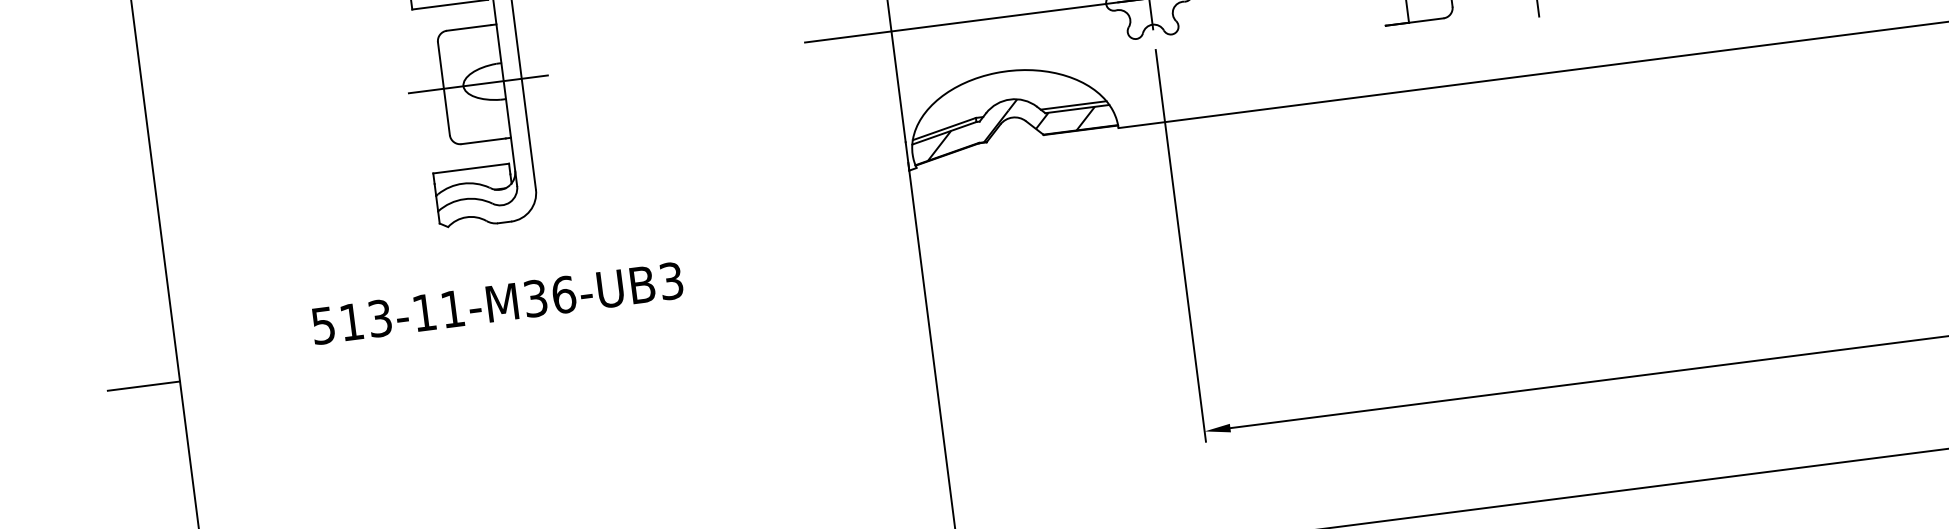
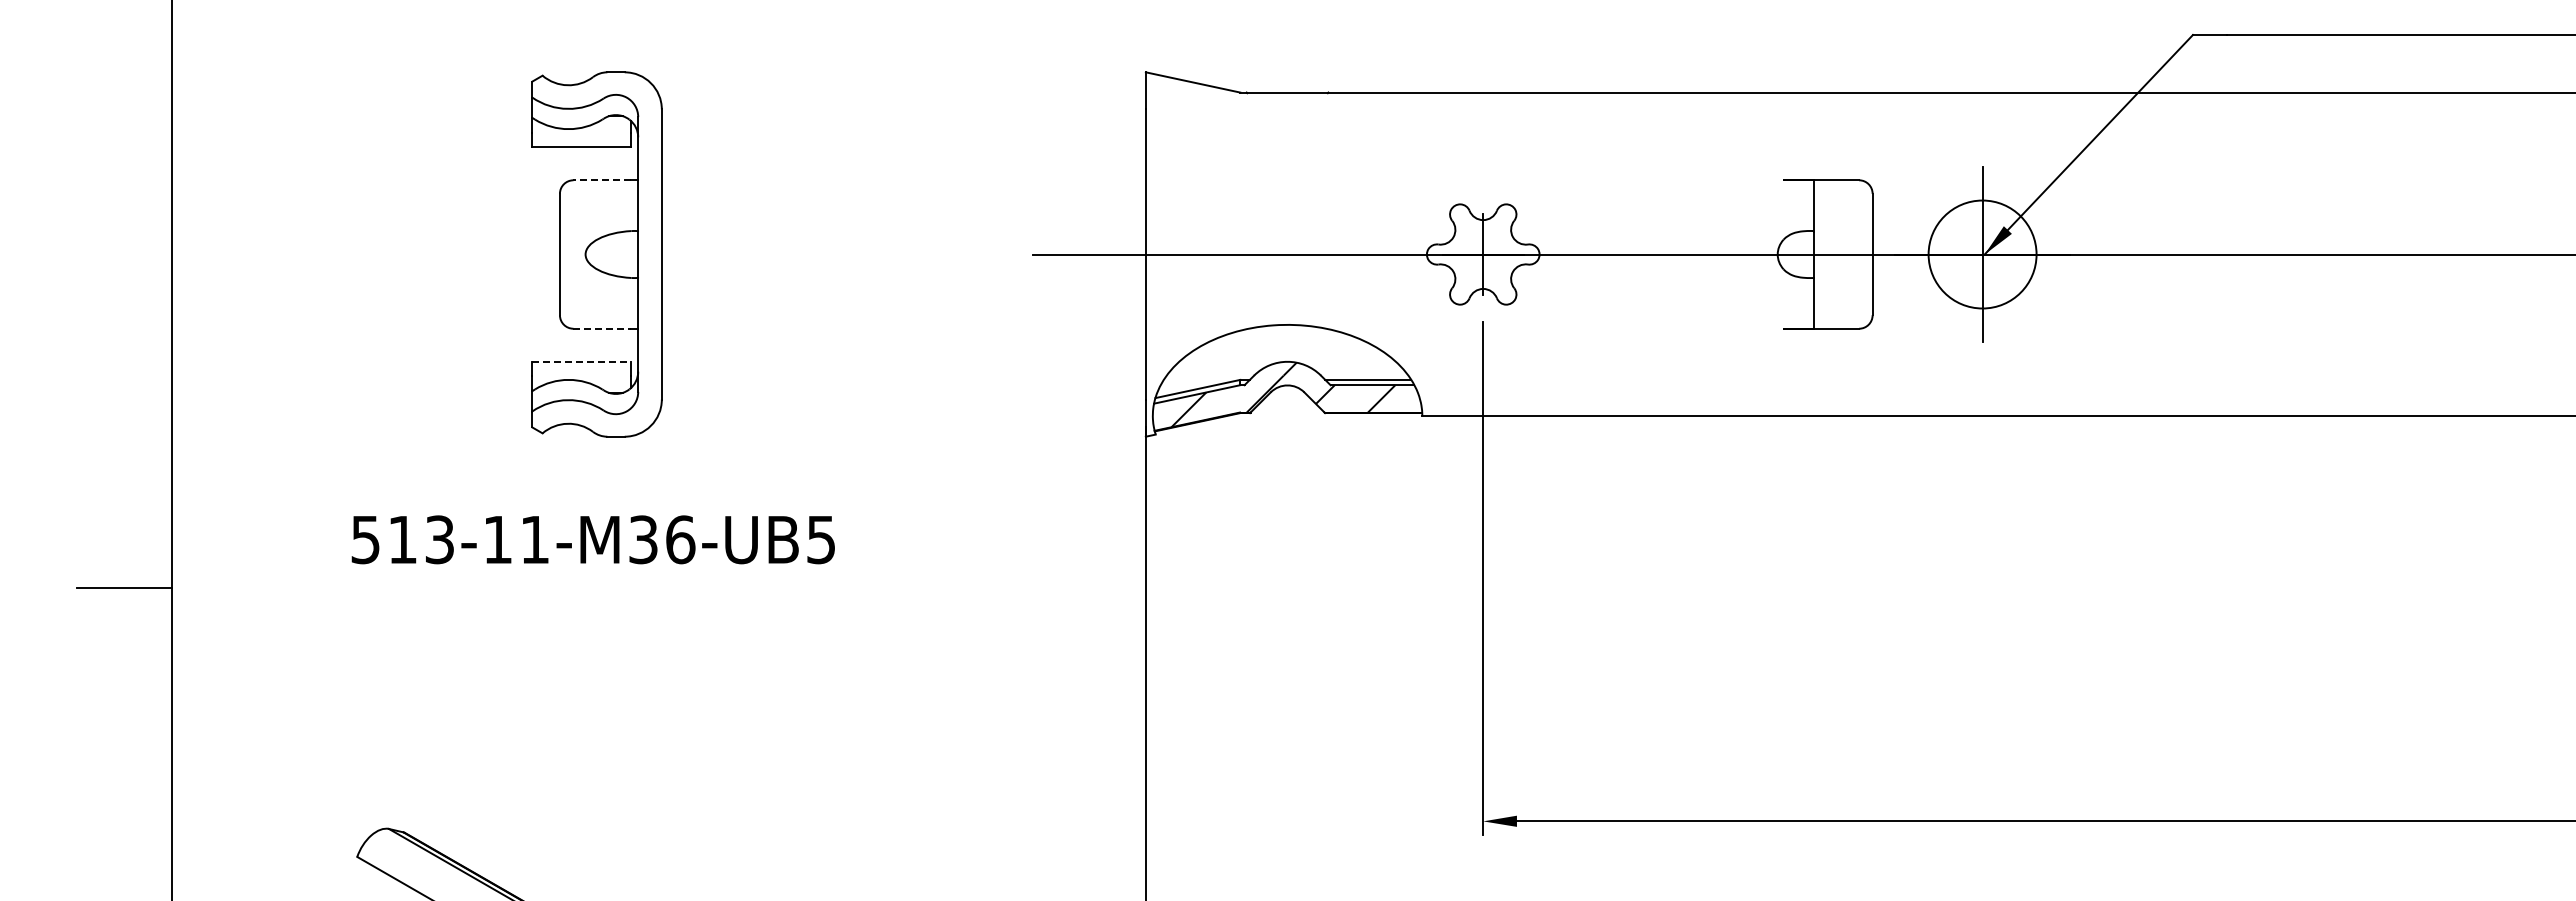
line: (468, 28) -> (601, 180), solid -> dashed
line: (478, 84) -> (605, 254), removed
line: (483, 141) -> (602, 328), solid -> dashed
line: (470, 168) -> (581, 361), solid -> dashed
text: (671, 280) -> (821, 539), 513-11-M36-UB3 -> 513-11-M36-UB5

